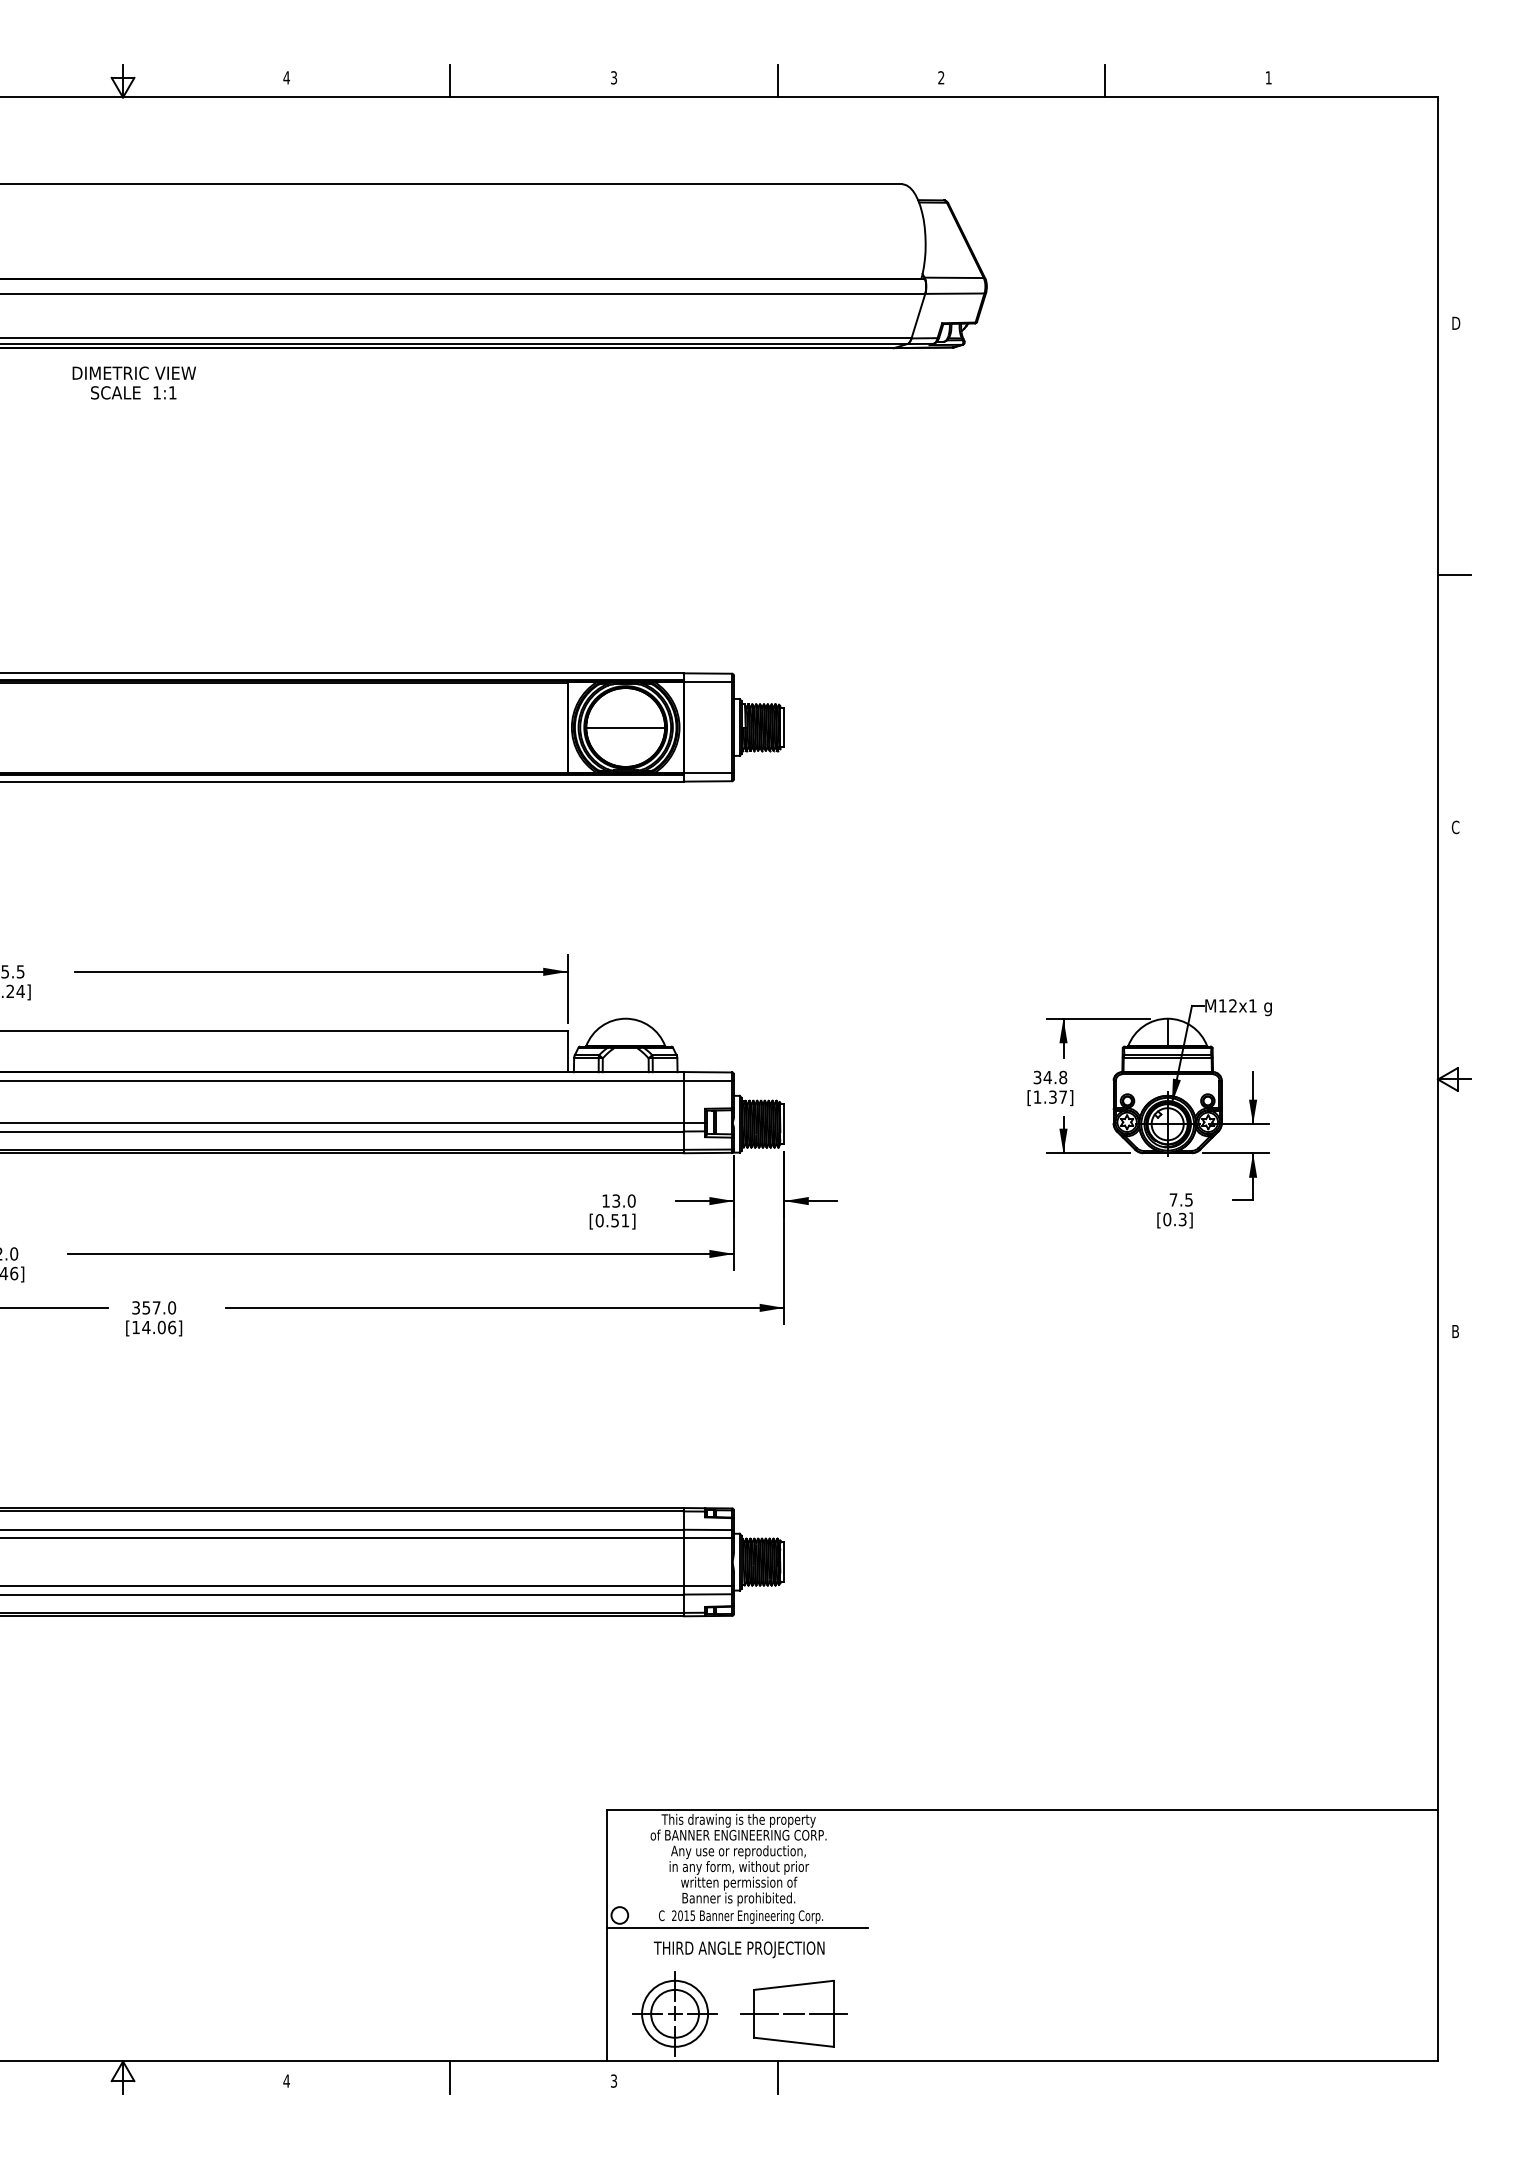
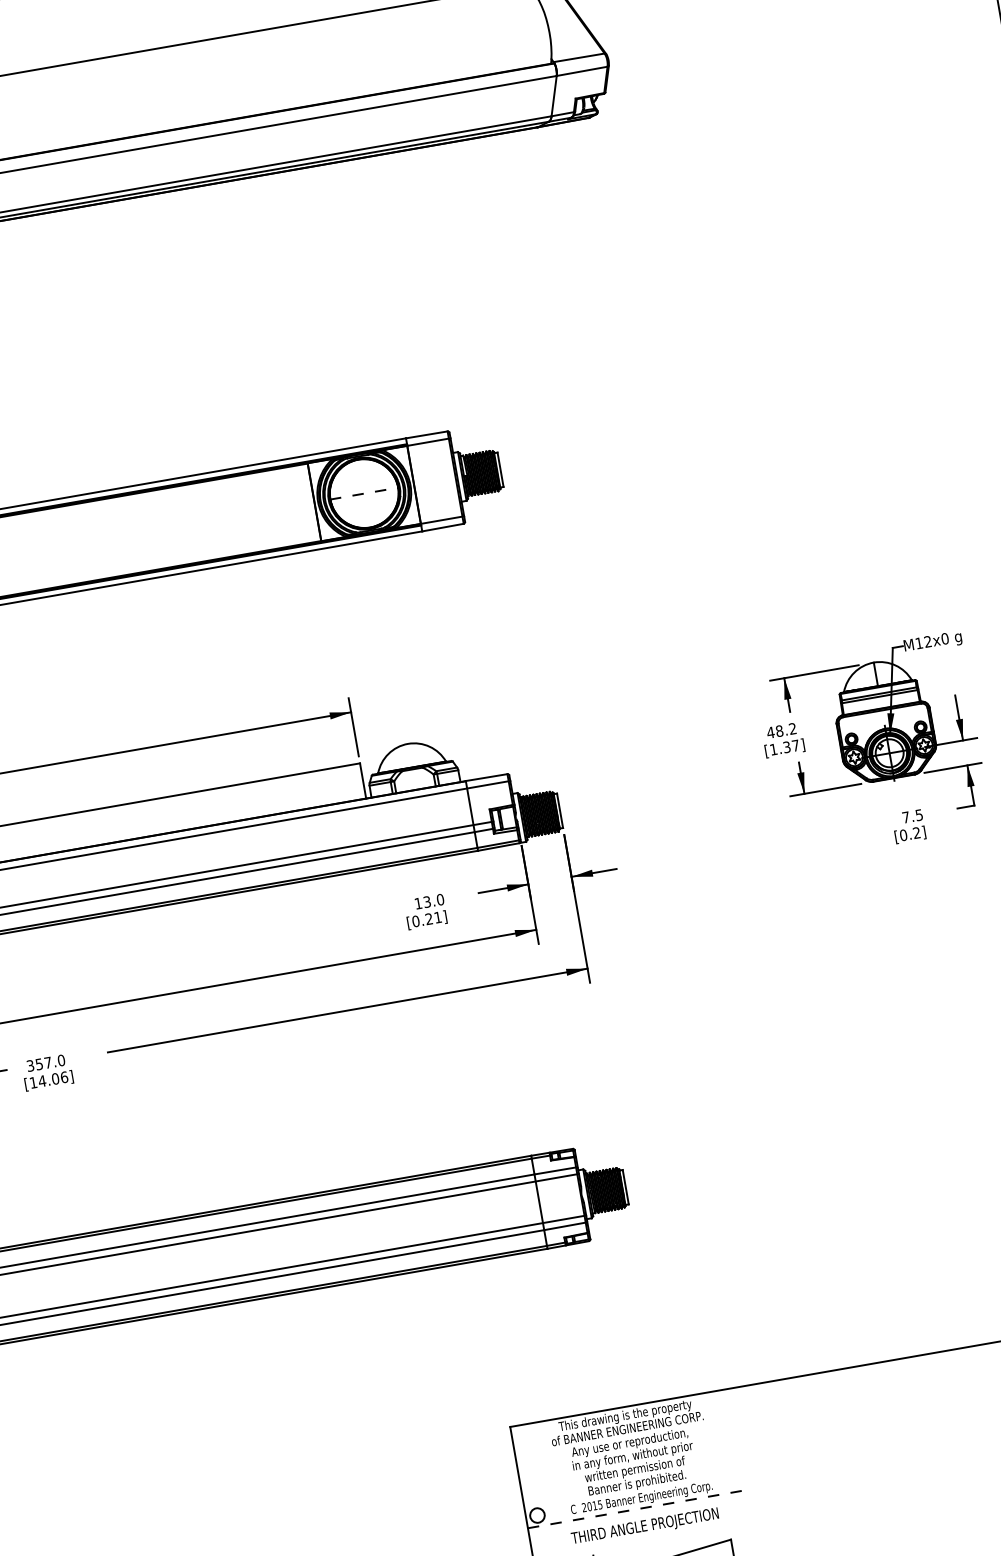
line: (626, 727) -> (364, 493), solid -> dashed
text: (1252, 1005) -> (944, 638), M12x1 -> M12x0
text: (1050, 1077) -> (781, 730), 34.8 -> 48.2
text: (1182, 1219) -> (916, 832), [0.3] -> [0.2]
text: (614, 1220) -> (428, 919), [0.51] -> [0.21]
line: (737, 1927) -> (640, 1508), solid -> dashed

